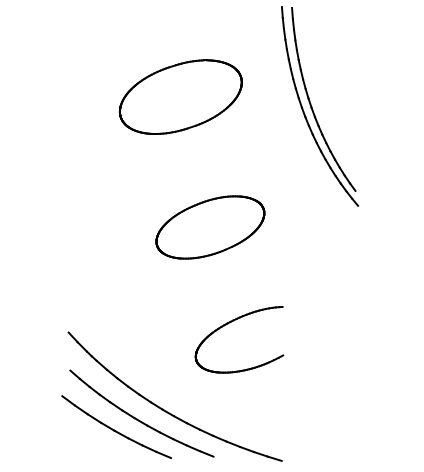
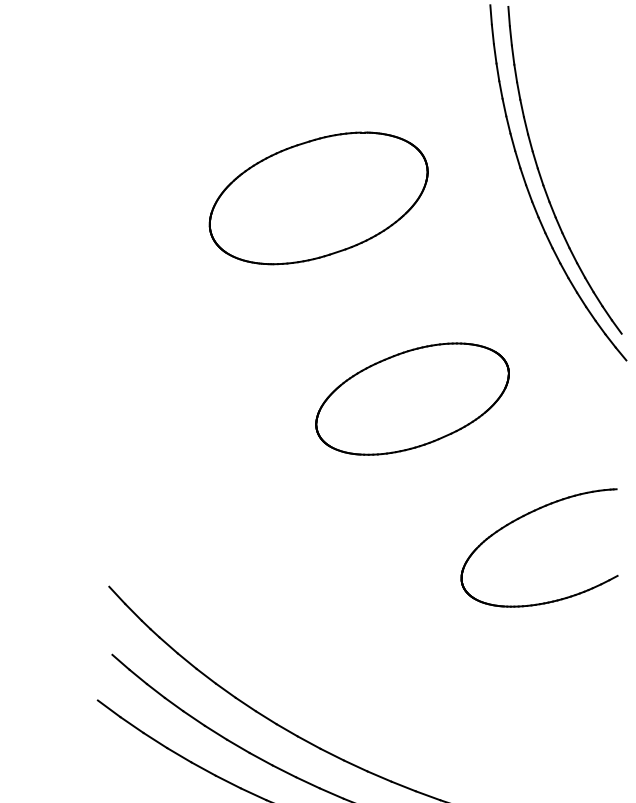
part: (180, 96) -> (318, 197), moved
part: (210, 227) -> (412, 399), moved
part: (228, 324) -> (519, 520), moved

